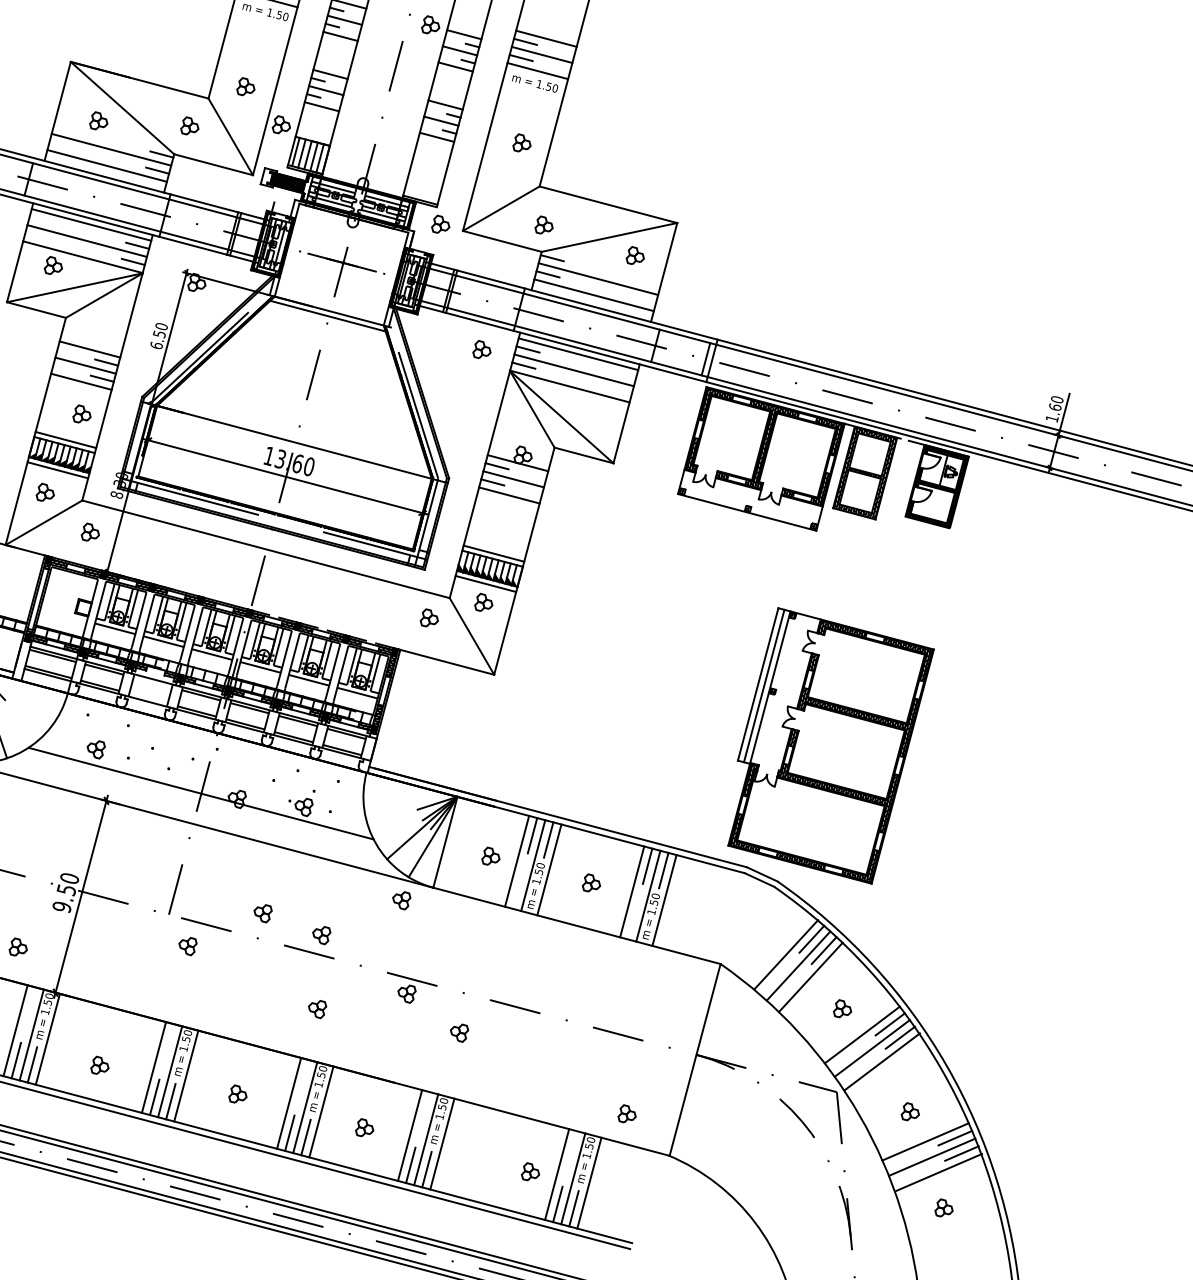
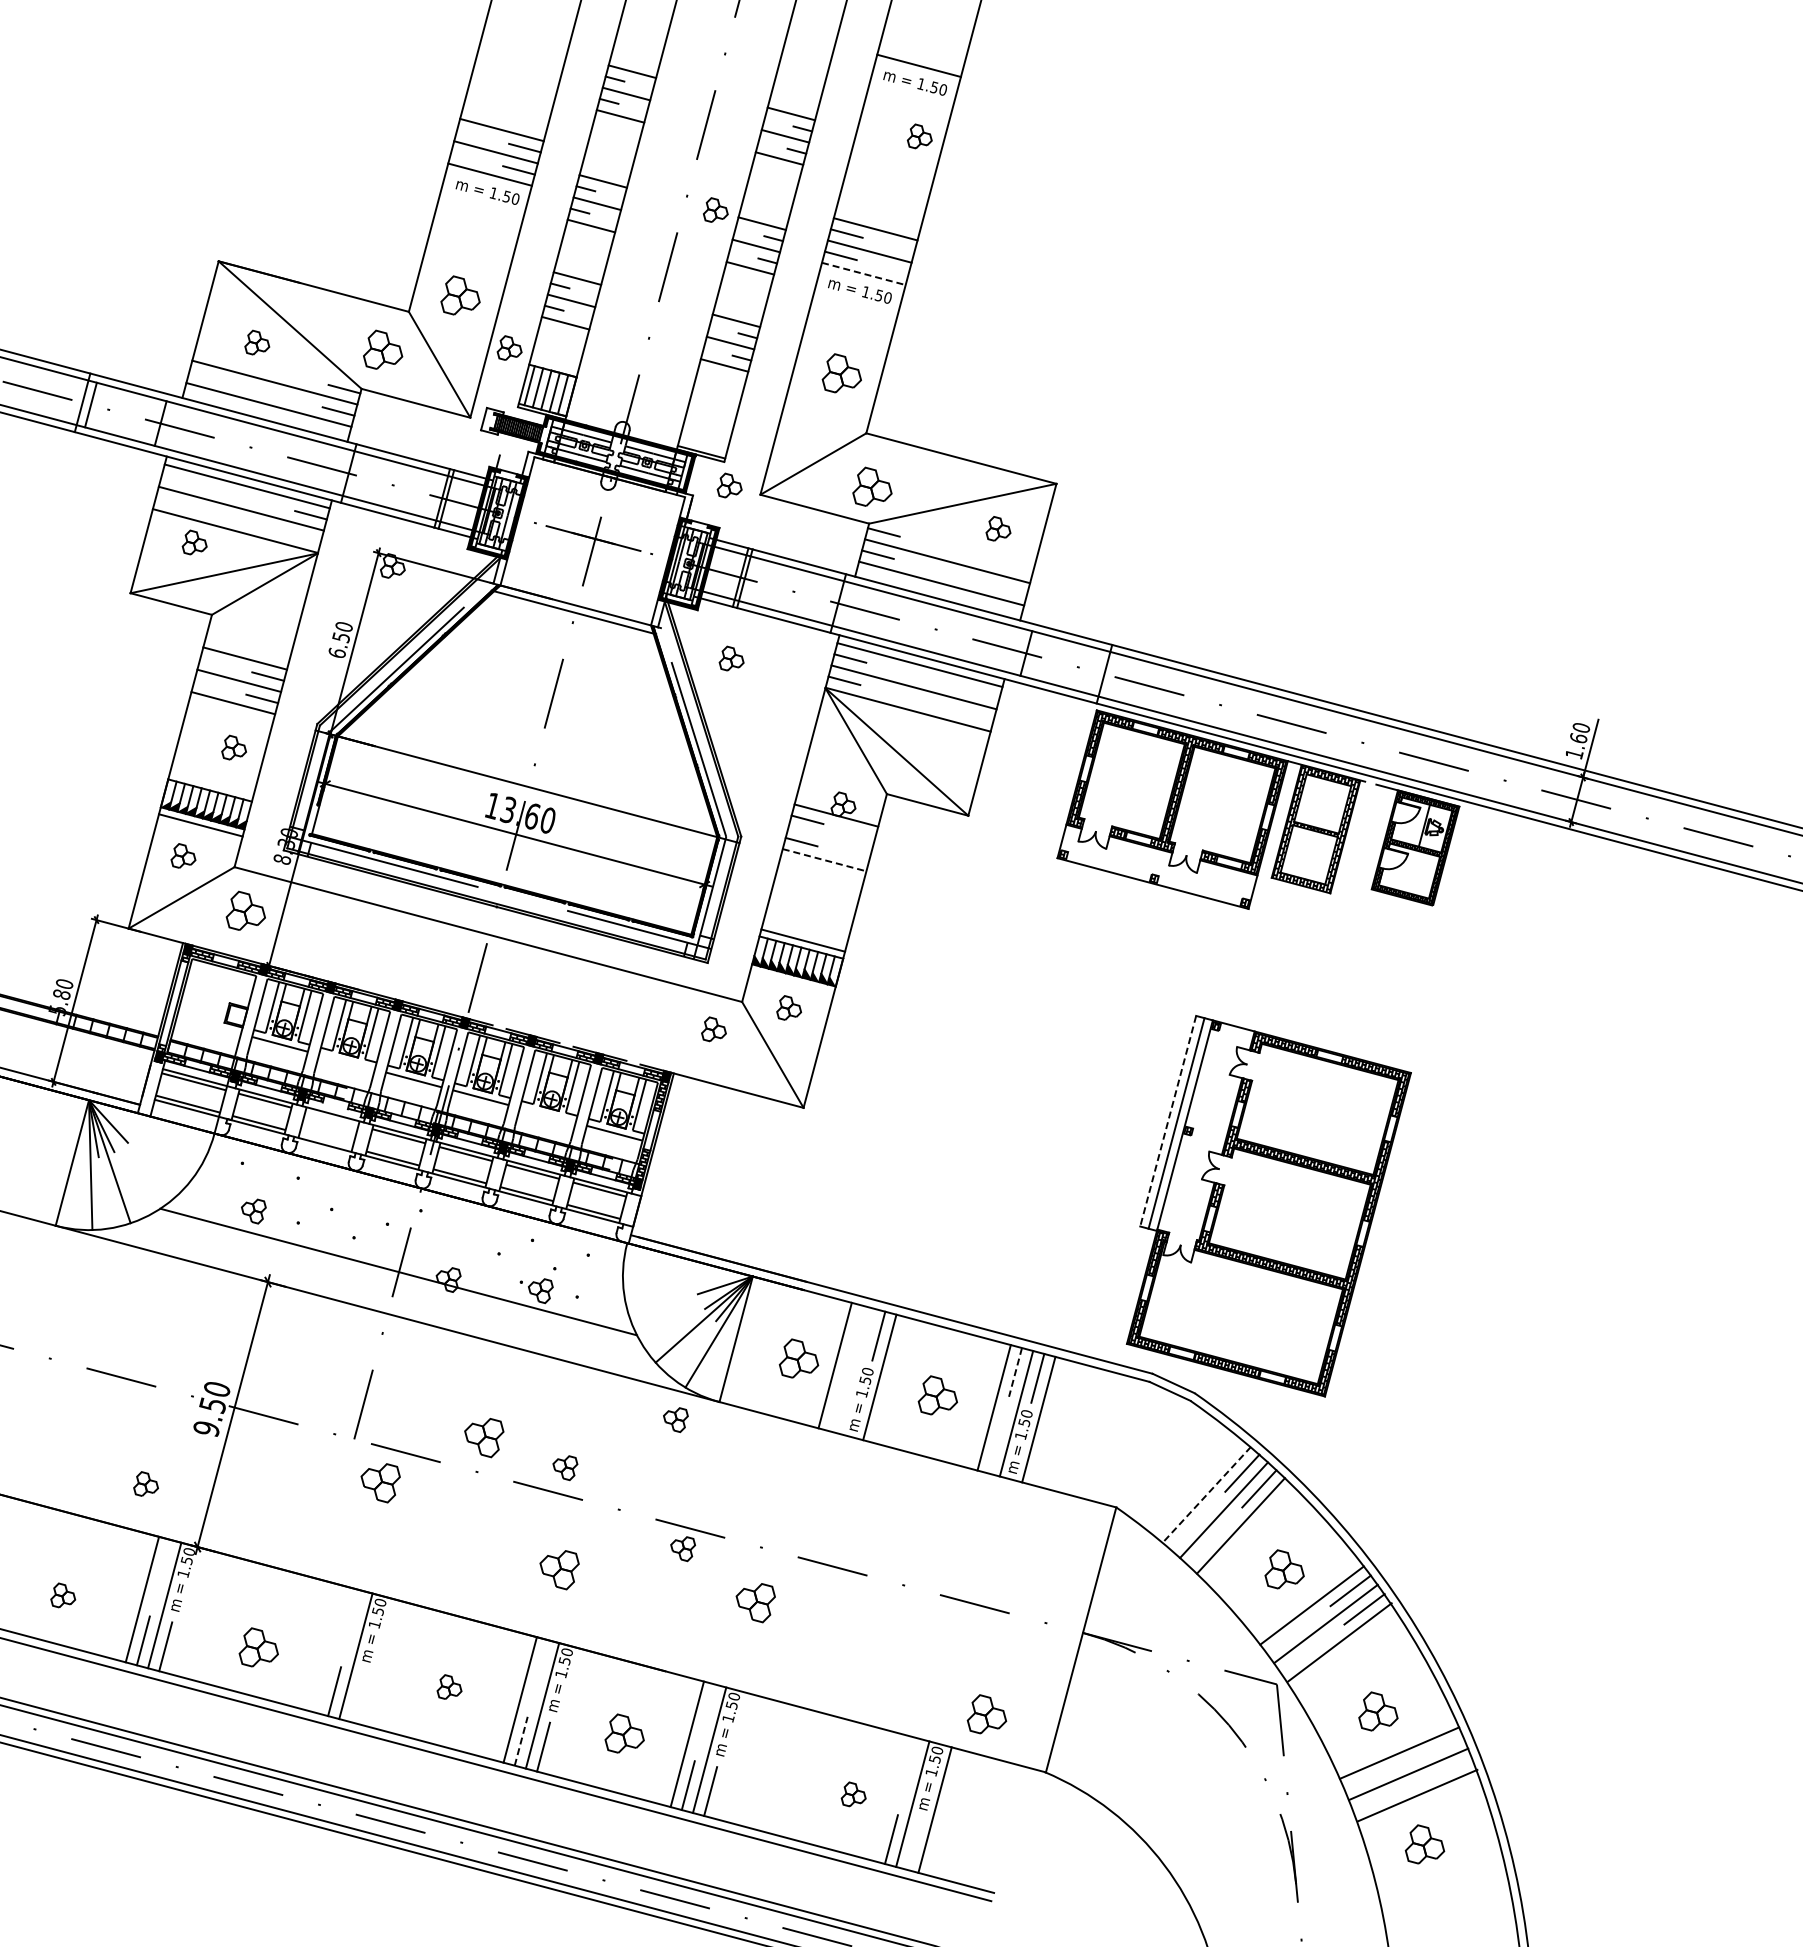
line: (538, 71) -> (864, 274), solid -> dashed
part: (245, 86) -> (460, 295), size x1.6
part: (189, 125) -> (382, 349), size x1.6
part: (521, 142) -> (841, 372), size x1.6
part: (544, 224) -> (872, 486), size x1.6
line: (132, 261) -> (304, 537), removed
part: (481, 349) -> (731, 658), moved
line: (706, 358) -> (1096, 671), removed
line: (65, 439) -> (211, 783), removed
line: (513, 479) -> (830, 837), removed
line: (510, 495) -> (825, 860), solid -> dashed
part: (90, 531) -> (245, 910), size x1.6
line: (485, 584) -> (791, 982), removed
line: (163, 641) -> (346, 1061), removed
line: (308, 680) -> (547, 1115), removed
line: (758, 684) -> (1168, 1121), solid -> dashed
line: (532, 835) -> (856, 1329), removed
part: (490, 856) -> (798, 1358), size x1.6
line: (533, 865) -> (857, 1371), removed
line: (647, 866) -> (1015, 1372), solid -> dashed
part: (591, 882) -> (937, 1395), size x1.6
part: (263, 913) -> (484, 1437), size x1.6
part: (187, 946) -> (380, 1483), size x1.6
line: (786, 954) -> (1207, 1494), solid -> dashed
part: (842, 1008) -> (1284, 1568), size x1.6
part: (317, 1009) -> (559, 1570), size x1.6
part: (459, 1032) -> (755, 1602), size x1.6
line: (47, 1039) -> (186, 1611), removed
part: (99, 1065) -> (258, 1647), size x1.6
line: (153, 1067) -> (333, 1650), removed
line: (185, 1075) -> (377, 1661), removed
line: (170, 1101) -> (356, 1697), removed
line: (321, 1111) -> (564, 1711), removed
part: (910, 1111) -> (1378, 1711), size x1.6
part: (627, 1113) -> (987, 1714), size x1.6
part: (364, 1127) -> (624, 1733), size x1.6
line: (290, 1132) -> (521, 1740), solid -> dashed
line: (955, 1138) -> (1440, 1748), removed
line: (442, 1143) -> (731, 1755), removed
line: (961, 1153) -> (1449, 1769), removed
line: (557, 1174) -> (890, 1798), removed
line: (573, 1208) -> (913, 1845), removed
part: (943, 1208) -> (1424, 1844), size x1.6

